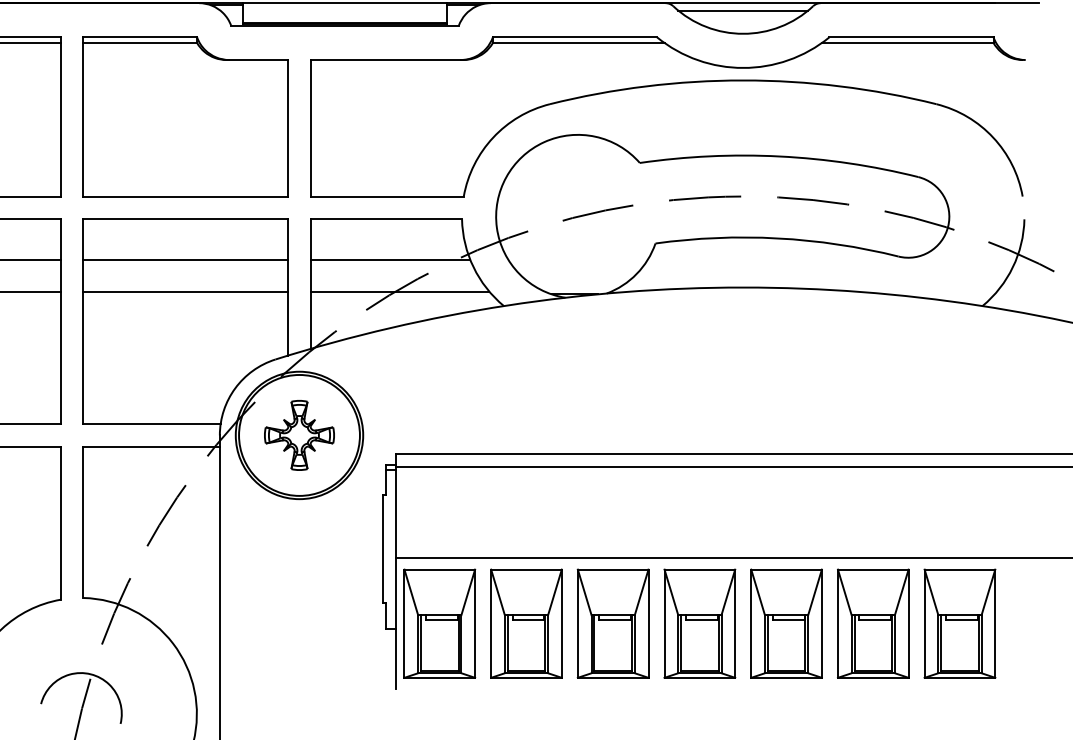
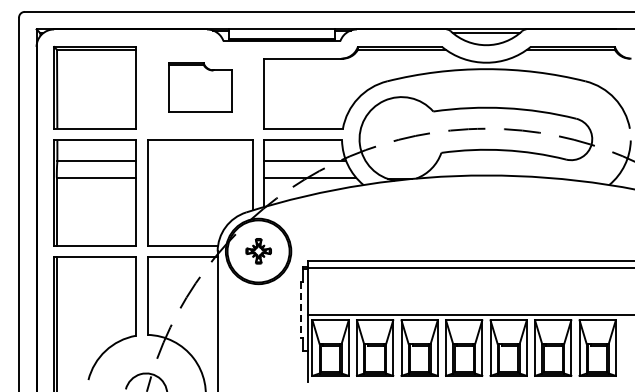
part: (186, 116) -> (200, 87), size x0.6
line: (184, 260) -> (199, 161), removed
line: (184, 291) -> (199, 177), removed
part: (299, 433) -> (258, 250), size x0.7
line: (383, 548) -> (301, 309), solid -> dashed

